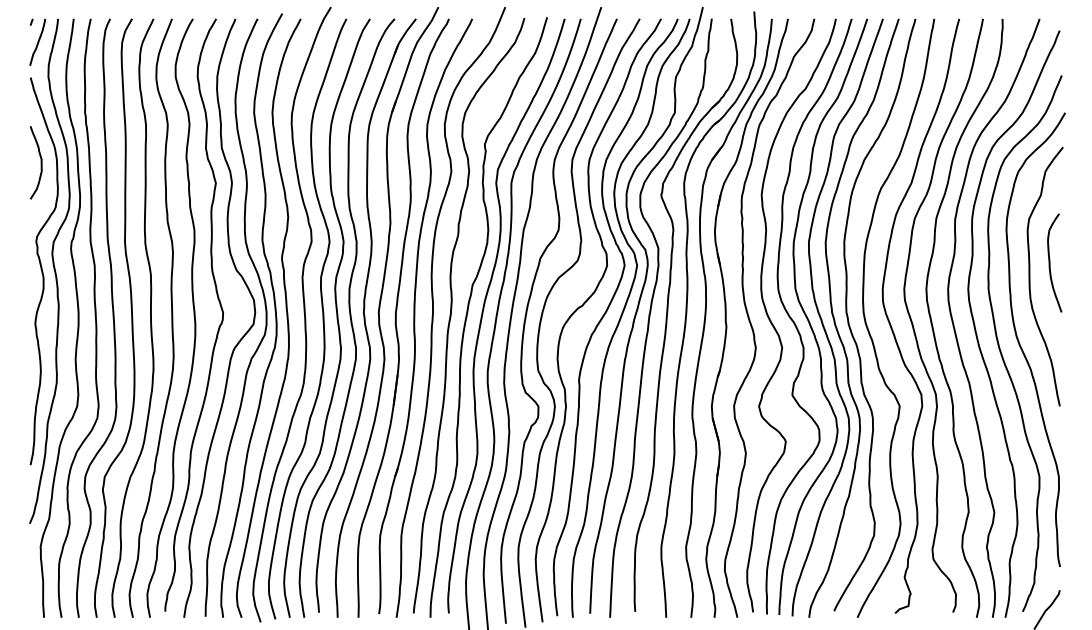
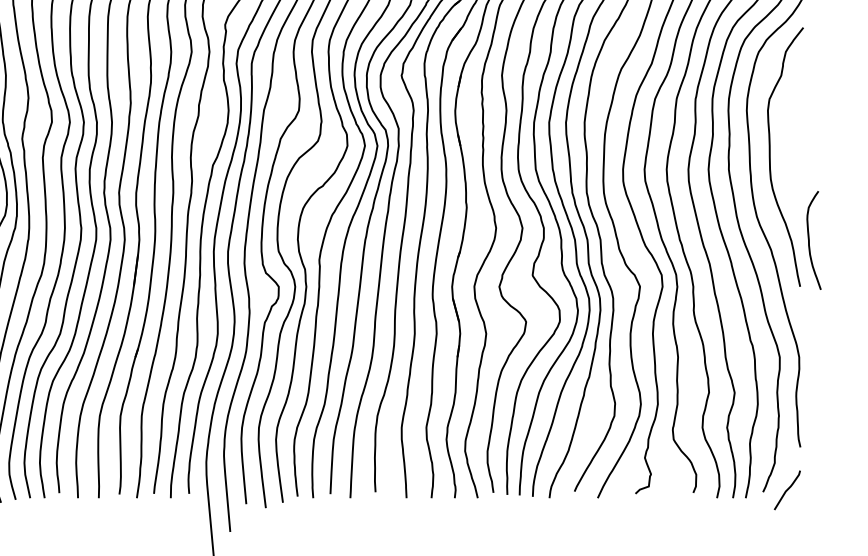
curve: (1050, 262) -> (809, 239), moved

